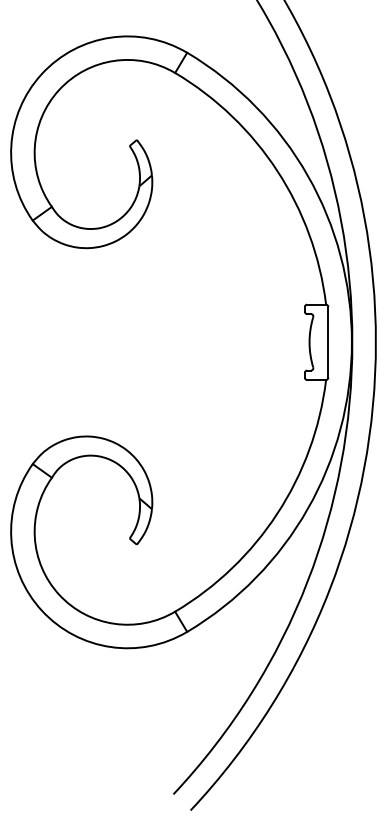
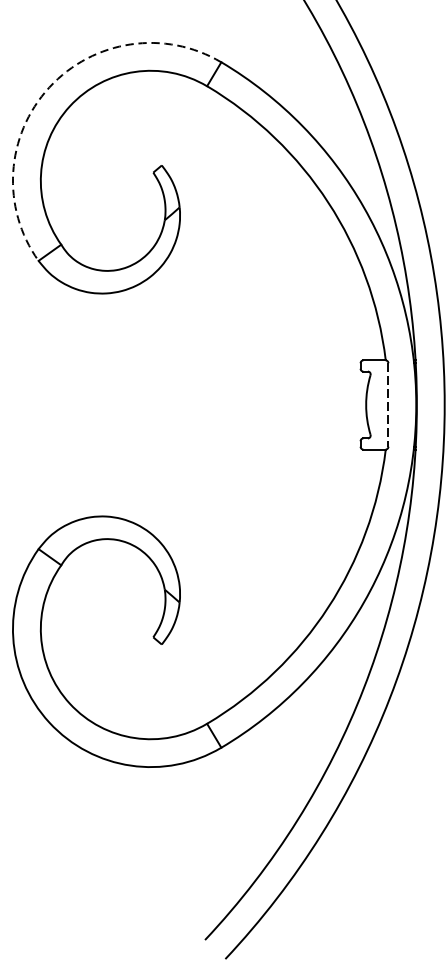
arc: (41, 74) -> (48, 88), solid -> dashed
line: (328, 342) -> (388, 405), solid -> dashed

